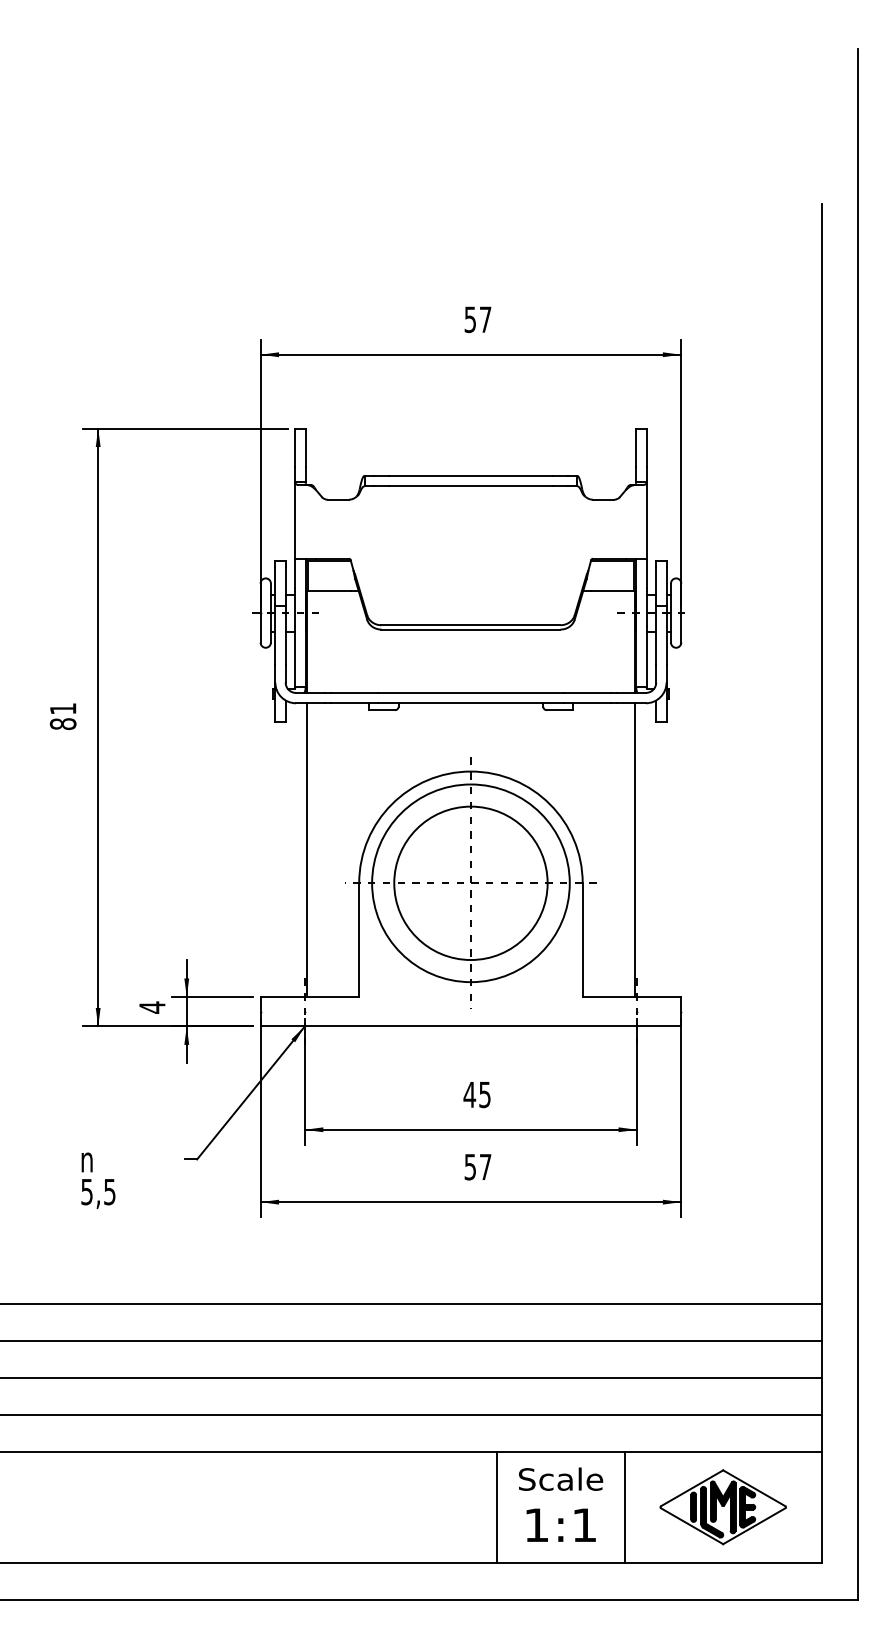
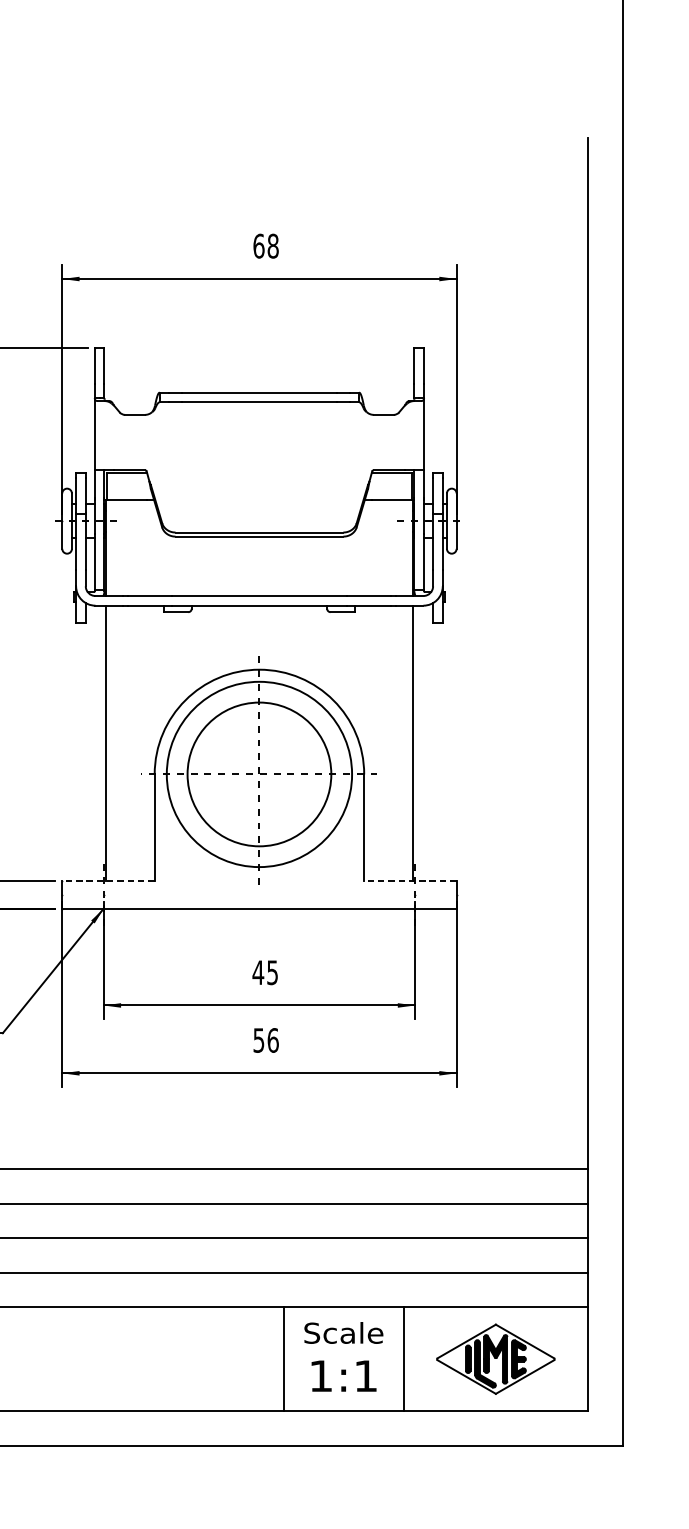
text: (477, 319) -> (265, 245), 57 -> 68
line: (309, 996) -> (108, 880), solid -> dashed
line: (631, 996) -> (409, 880), solid -> dashed
text: (485, 1166) -> (273, 1039), 57 -> 56

